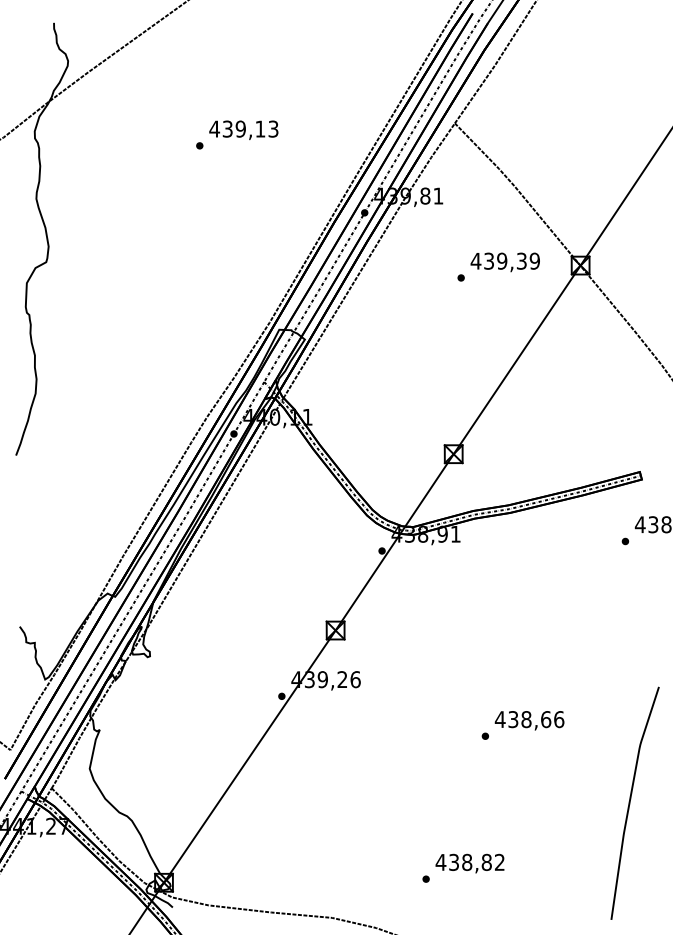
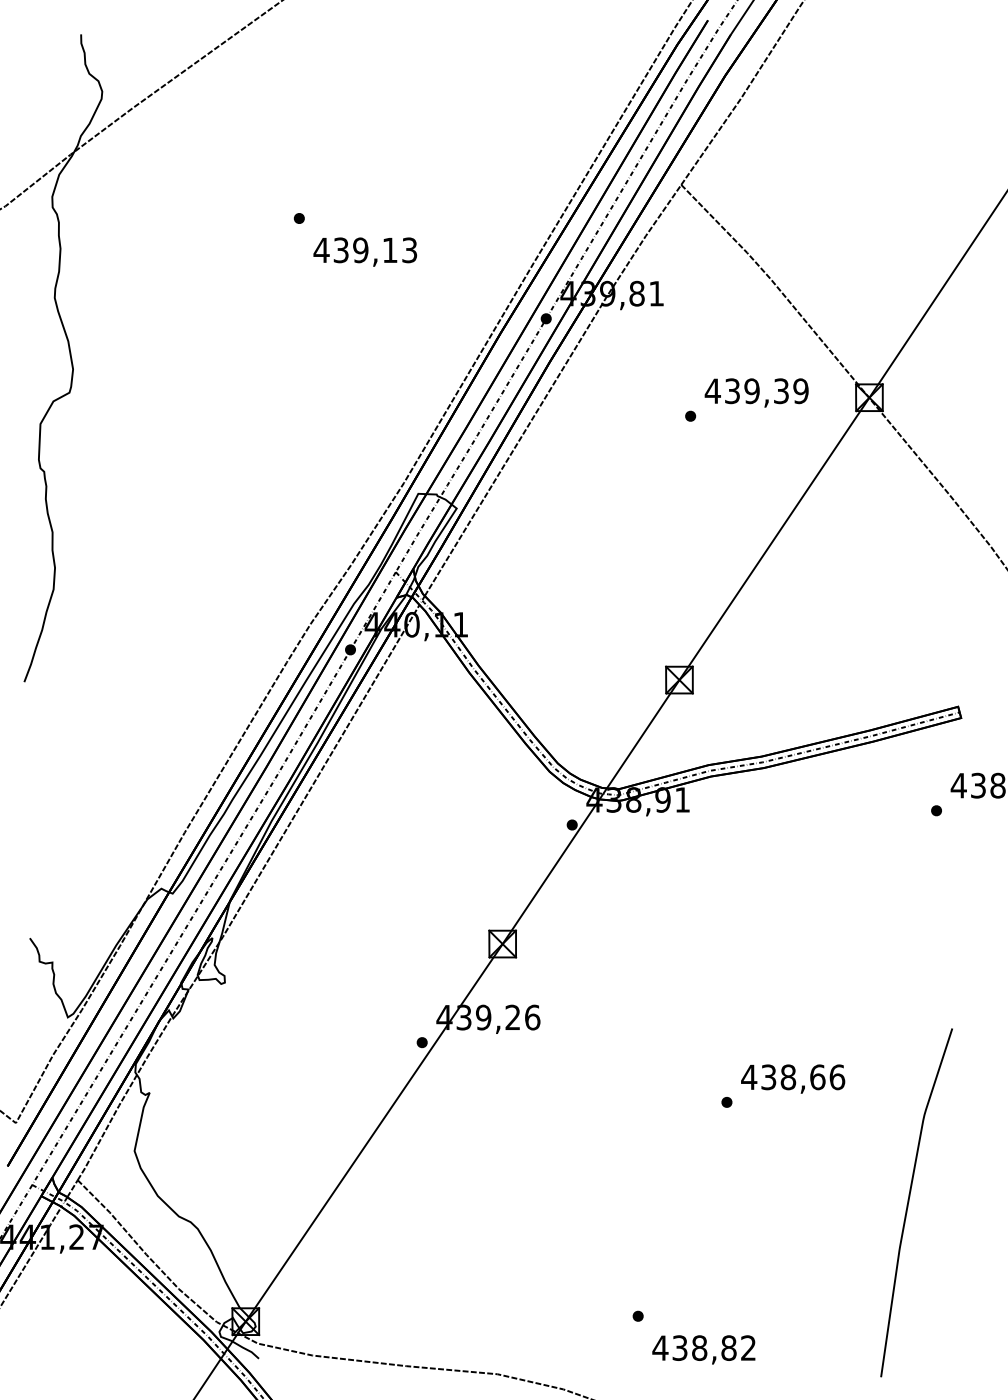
text: (243, 130) -> (364, 252), moved
curve: (630, 802) -> (909, 1201), moved
text: (469, 863) -> (703, 1349), moved

